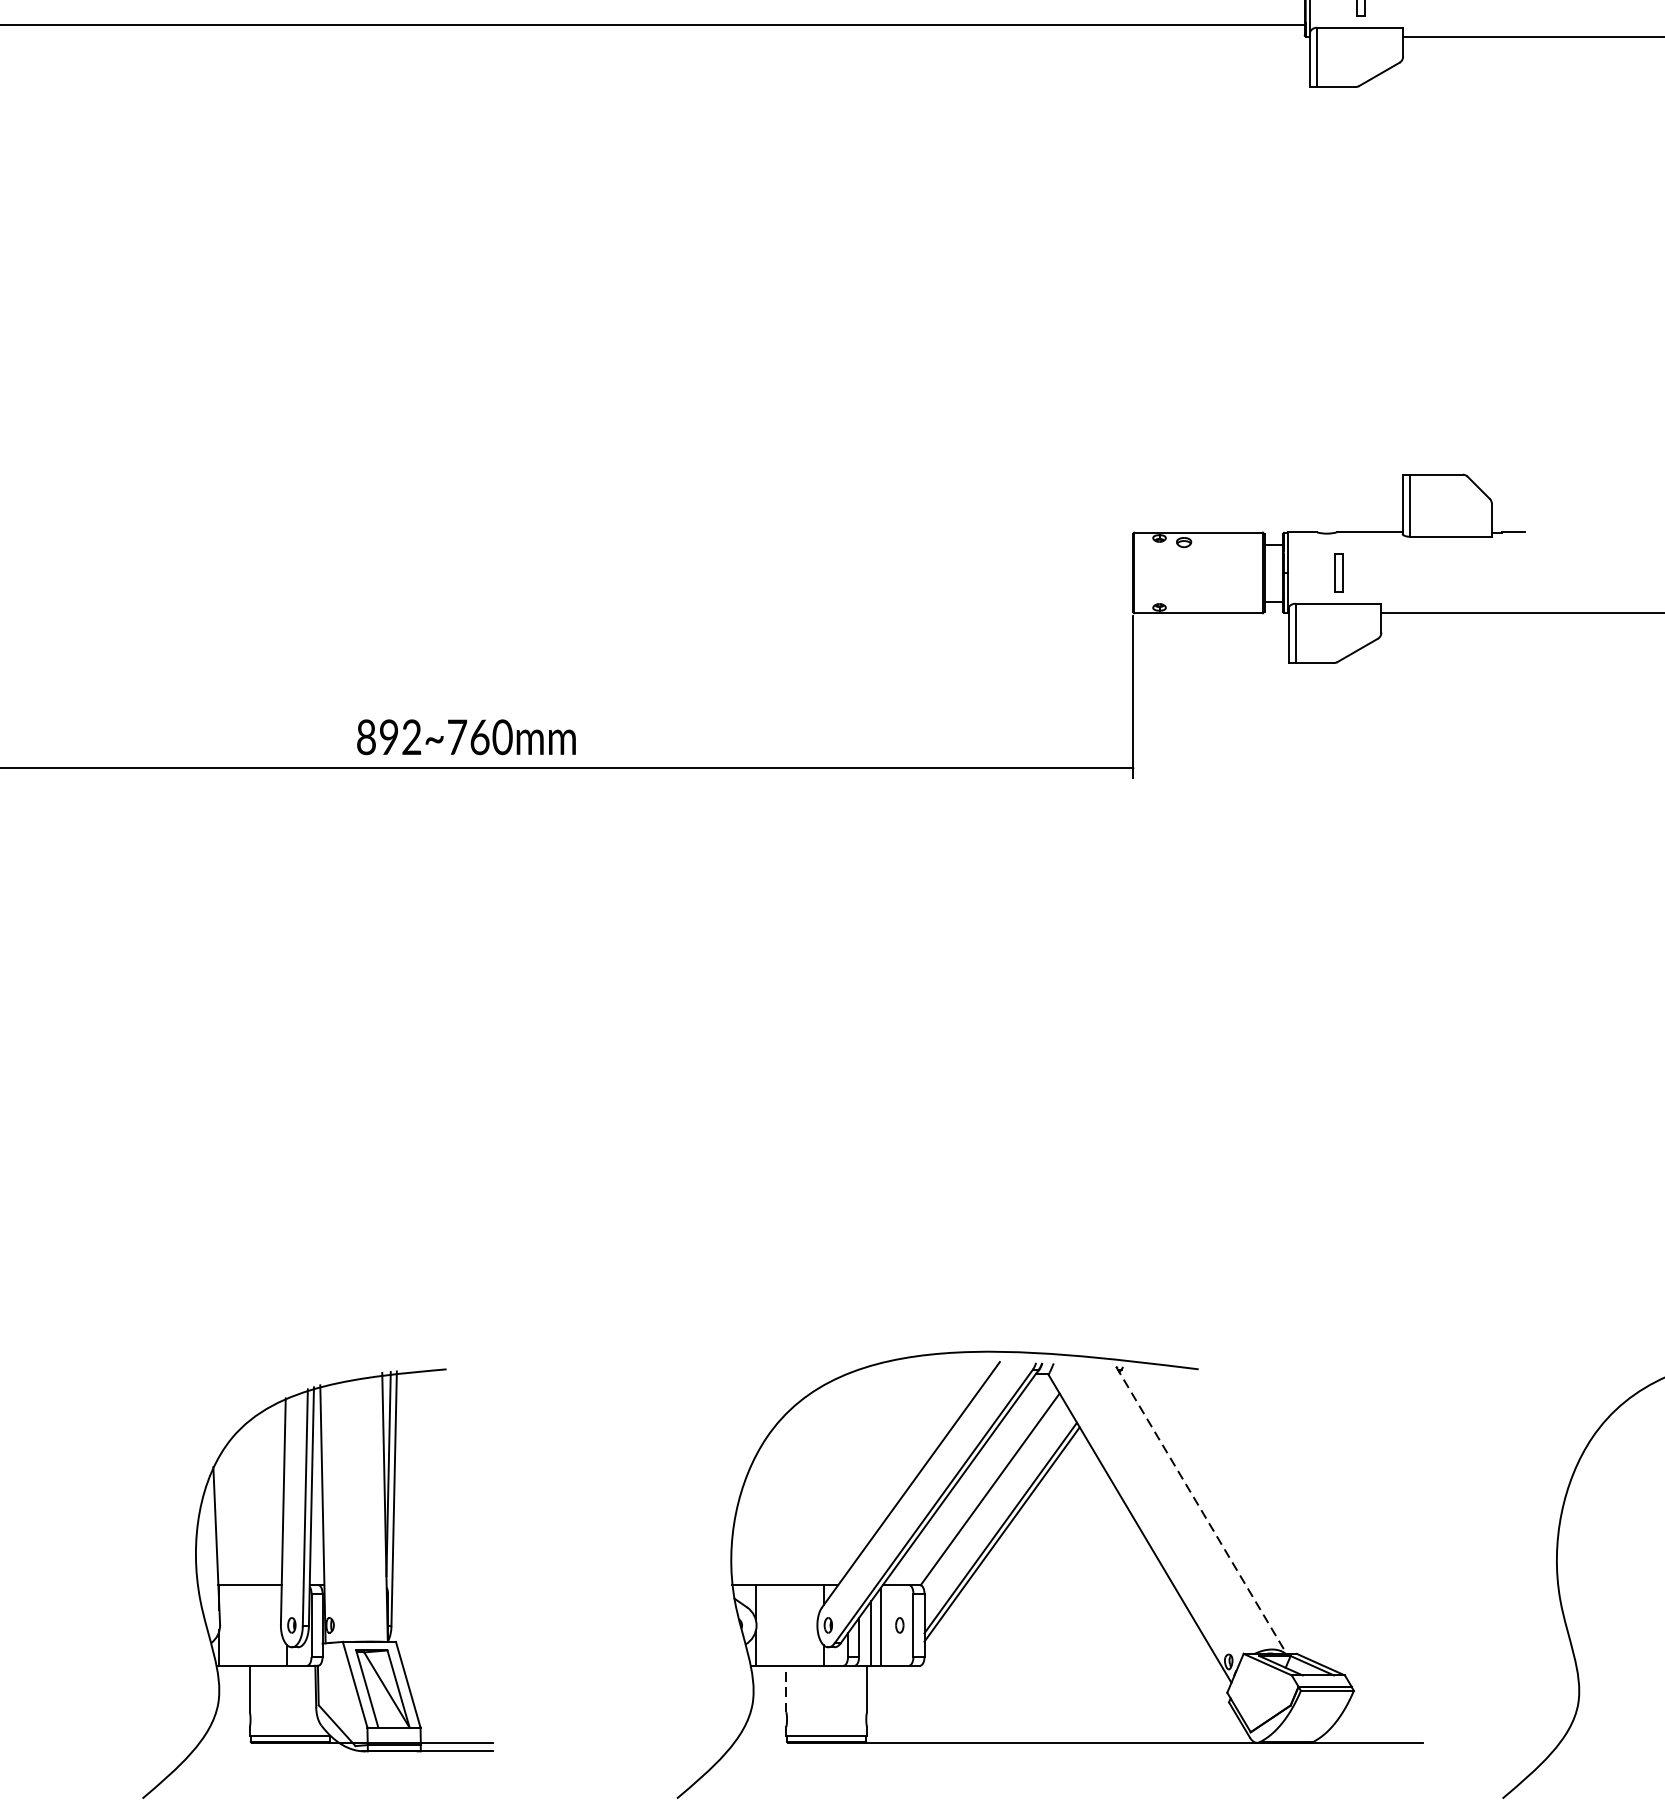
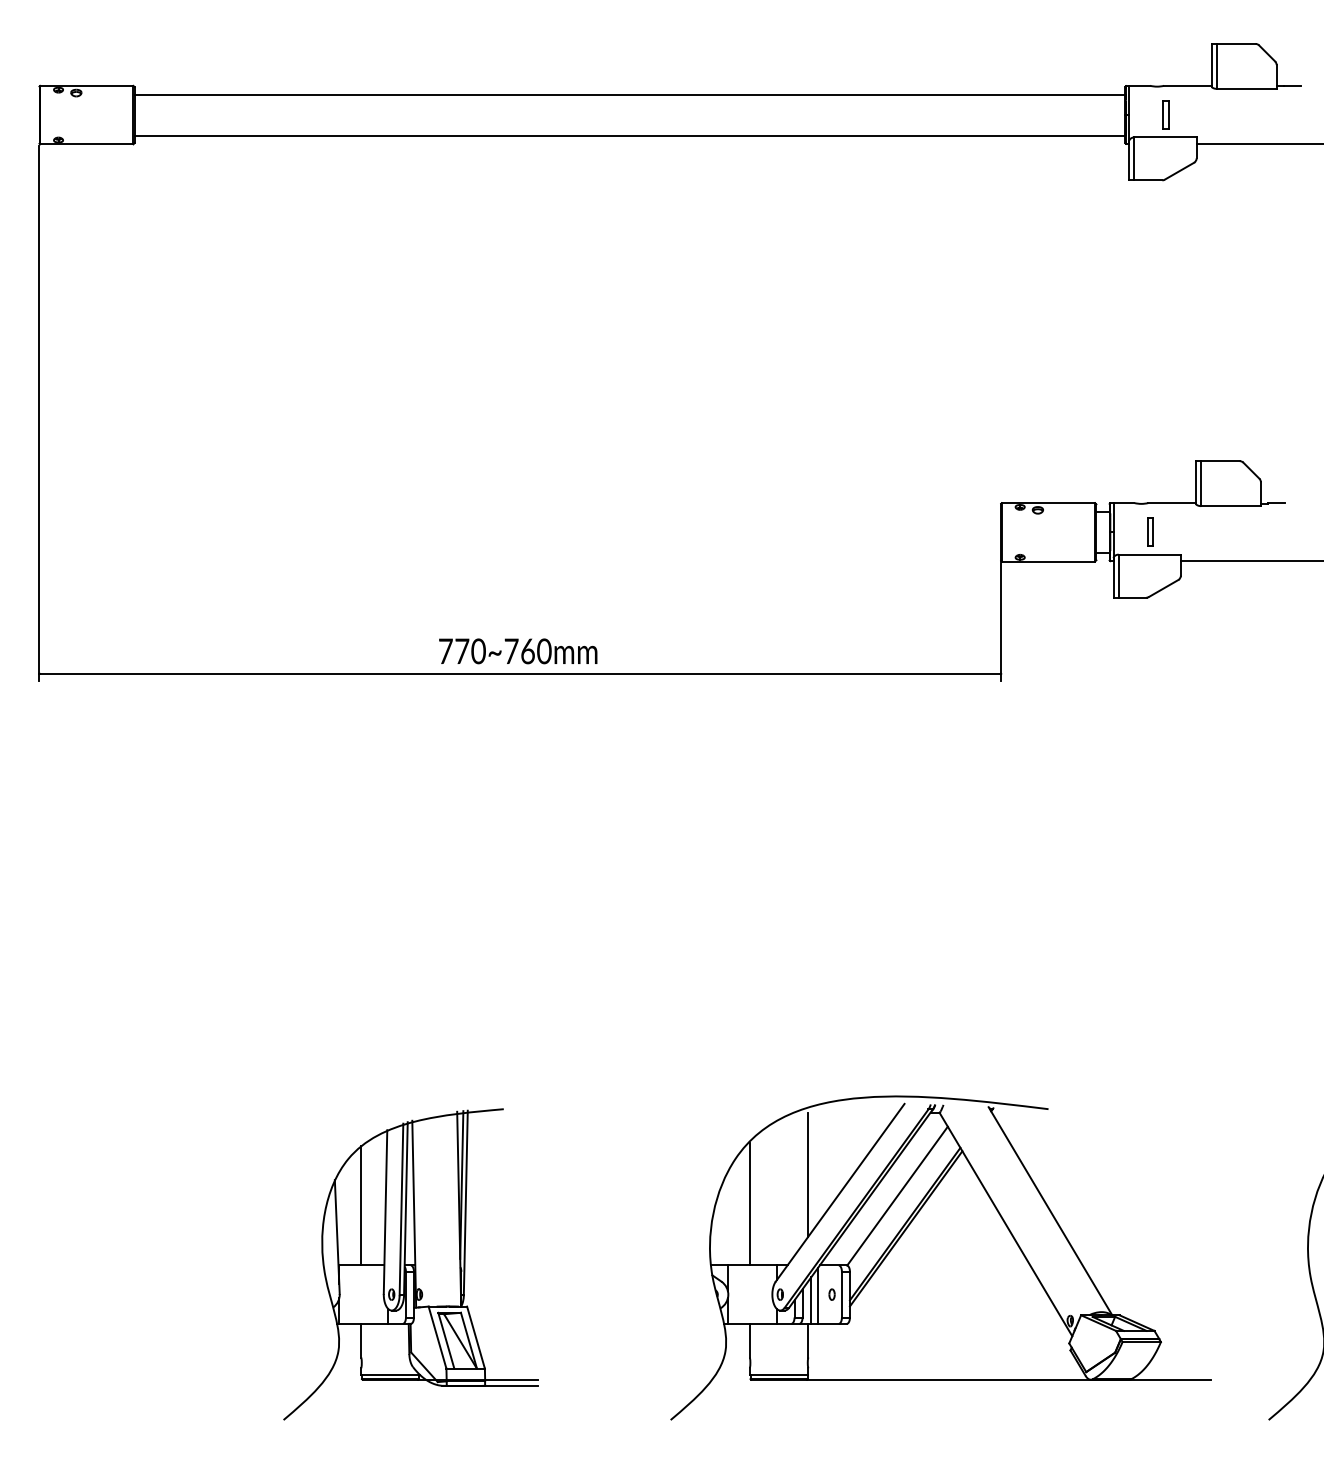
text: (389, 737) -> (462, 651), 892~760mm -> 770~760mm
line: (867, 1459) -> (808, 1174), added
line: (785, 1500) -> (749, 1204), added
line: (250, 1502) -> (361, 1205), added
line: (1201, 1510) -> (1050, 1211), dashed -> solid
line: (785, 1688) -> (749, 1340), dashed -> solid

